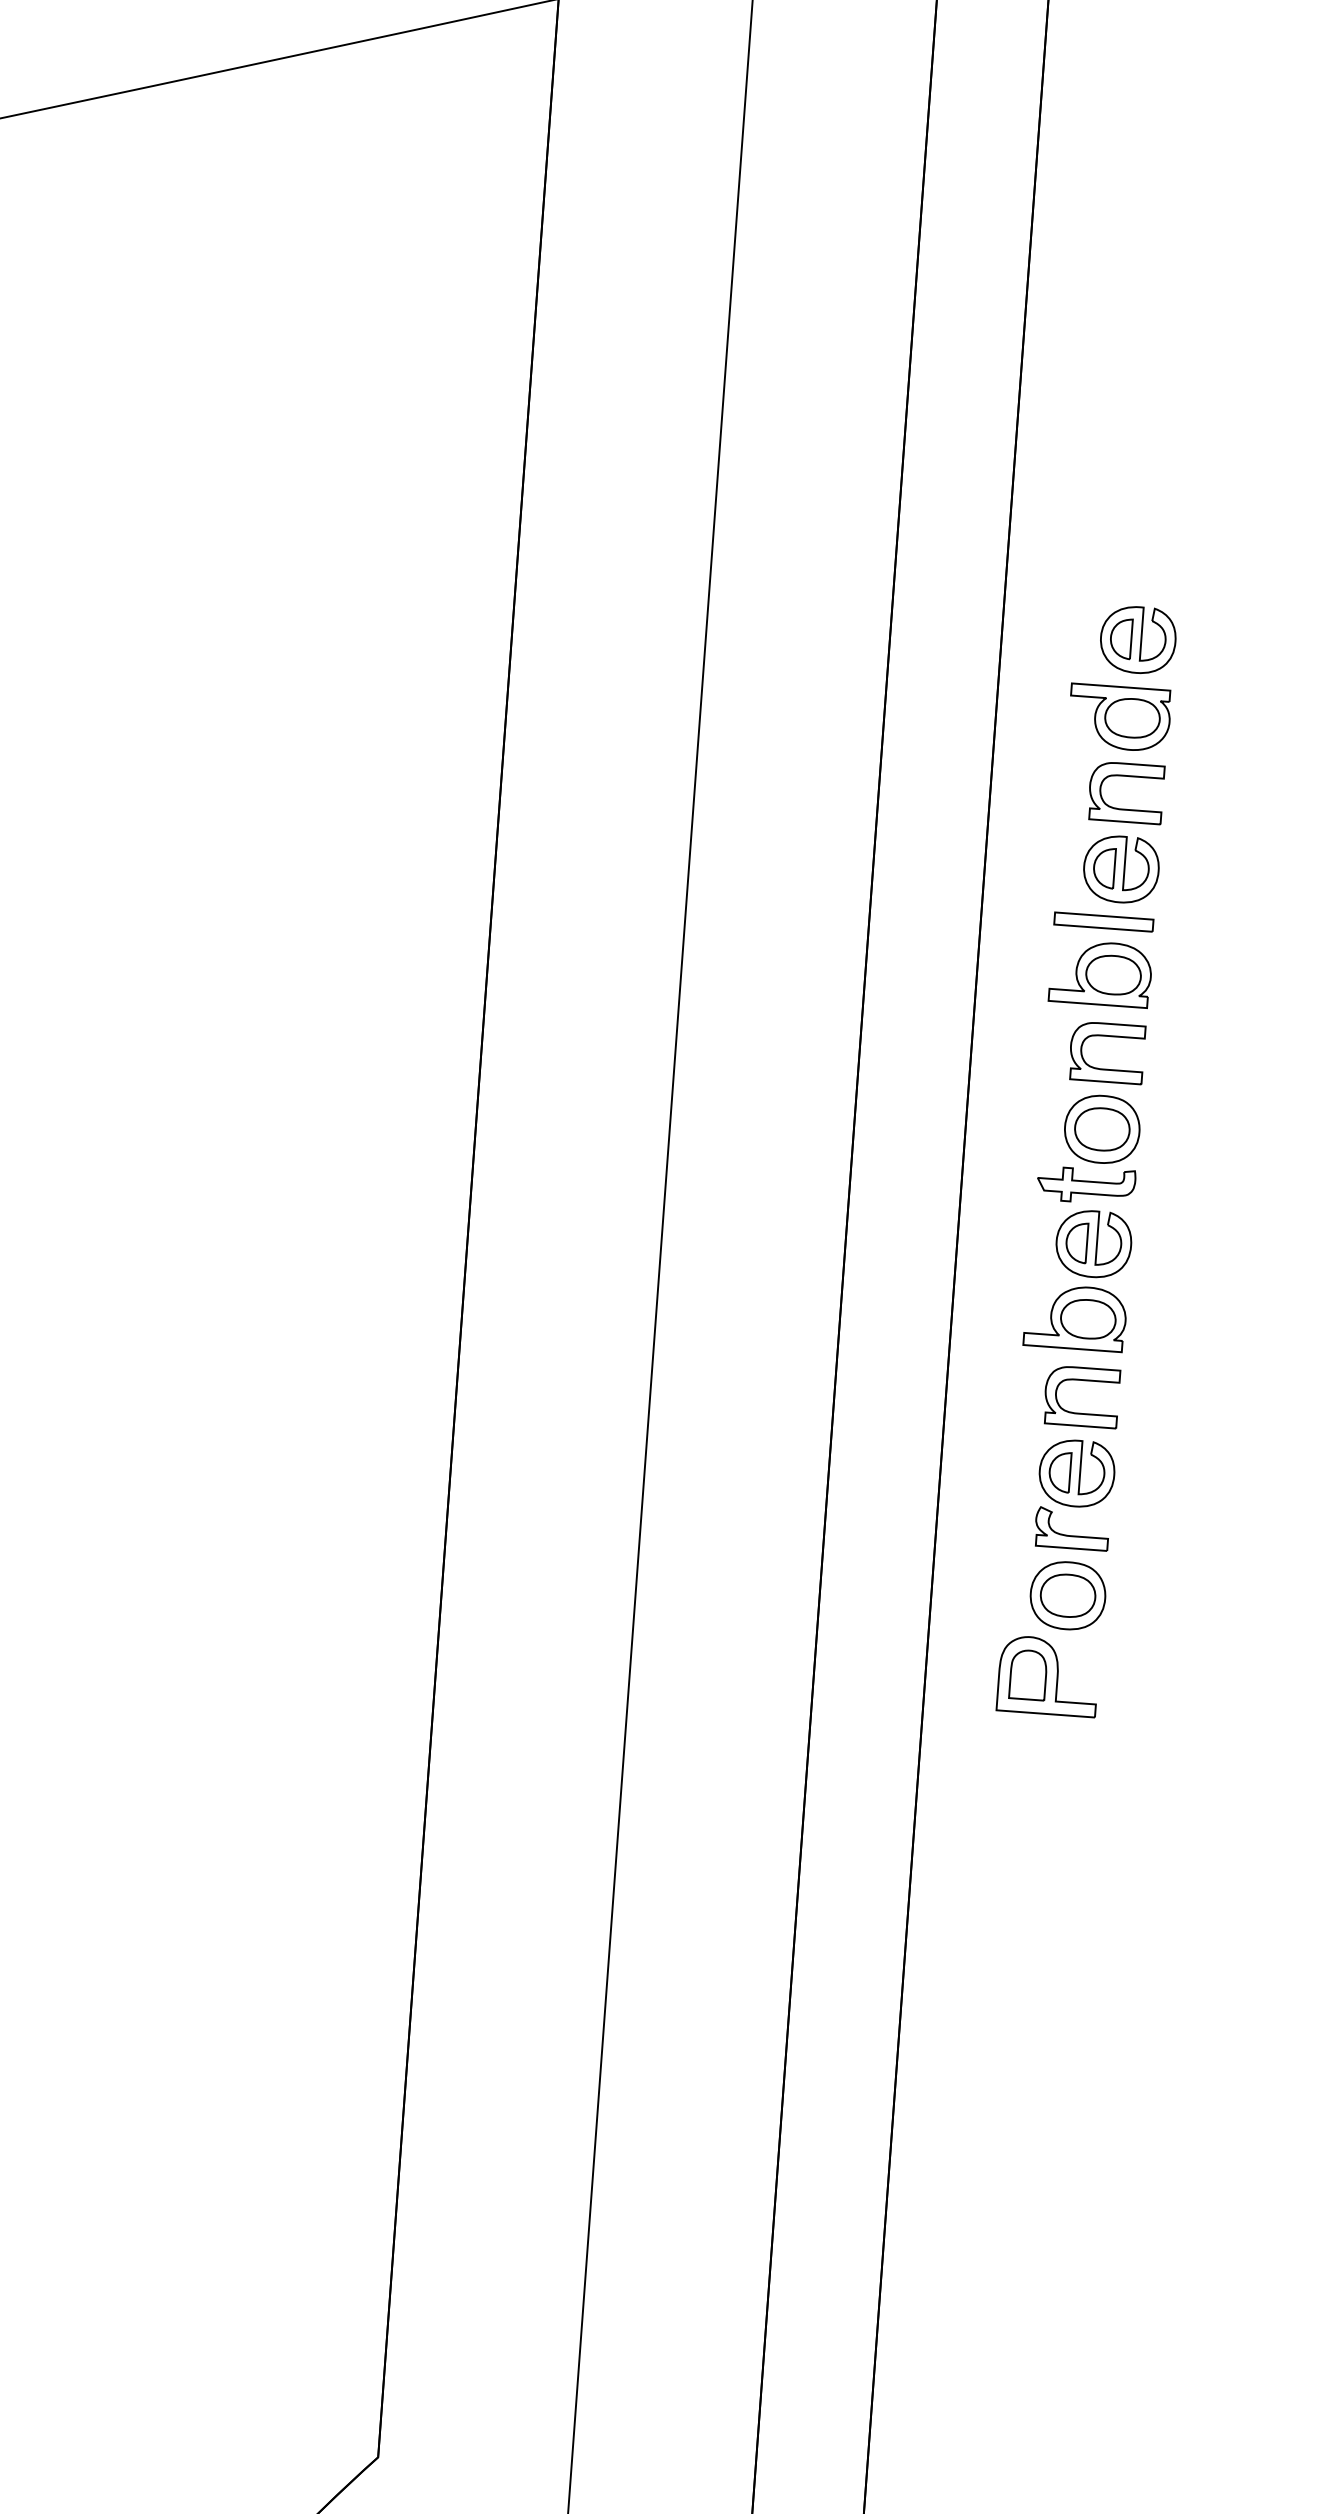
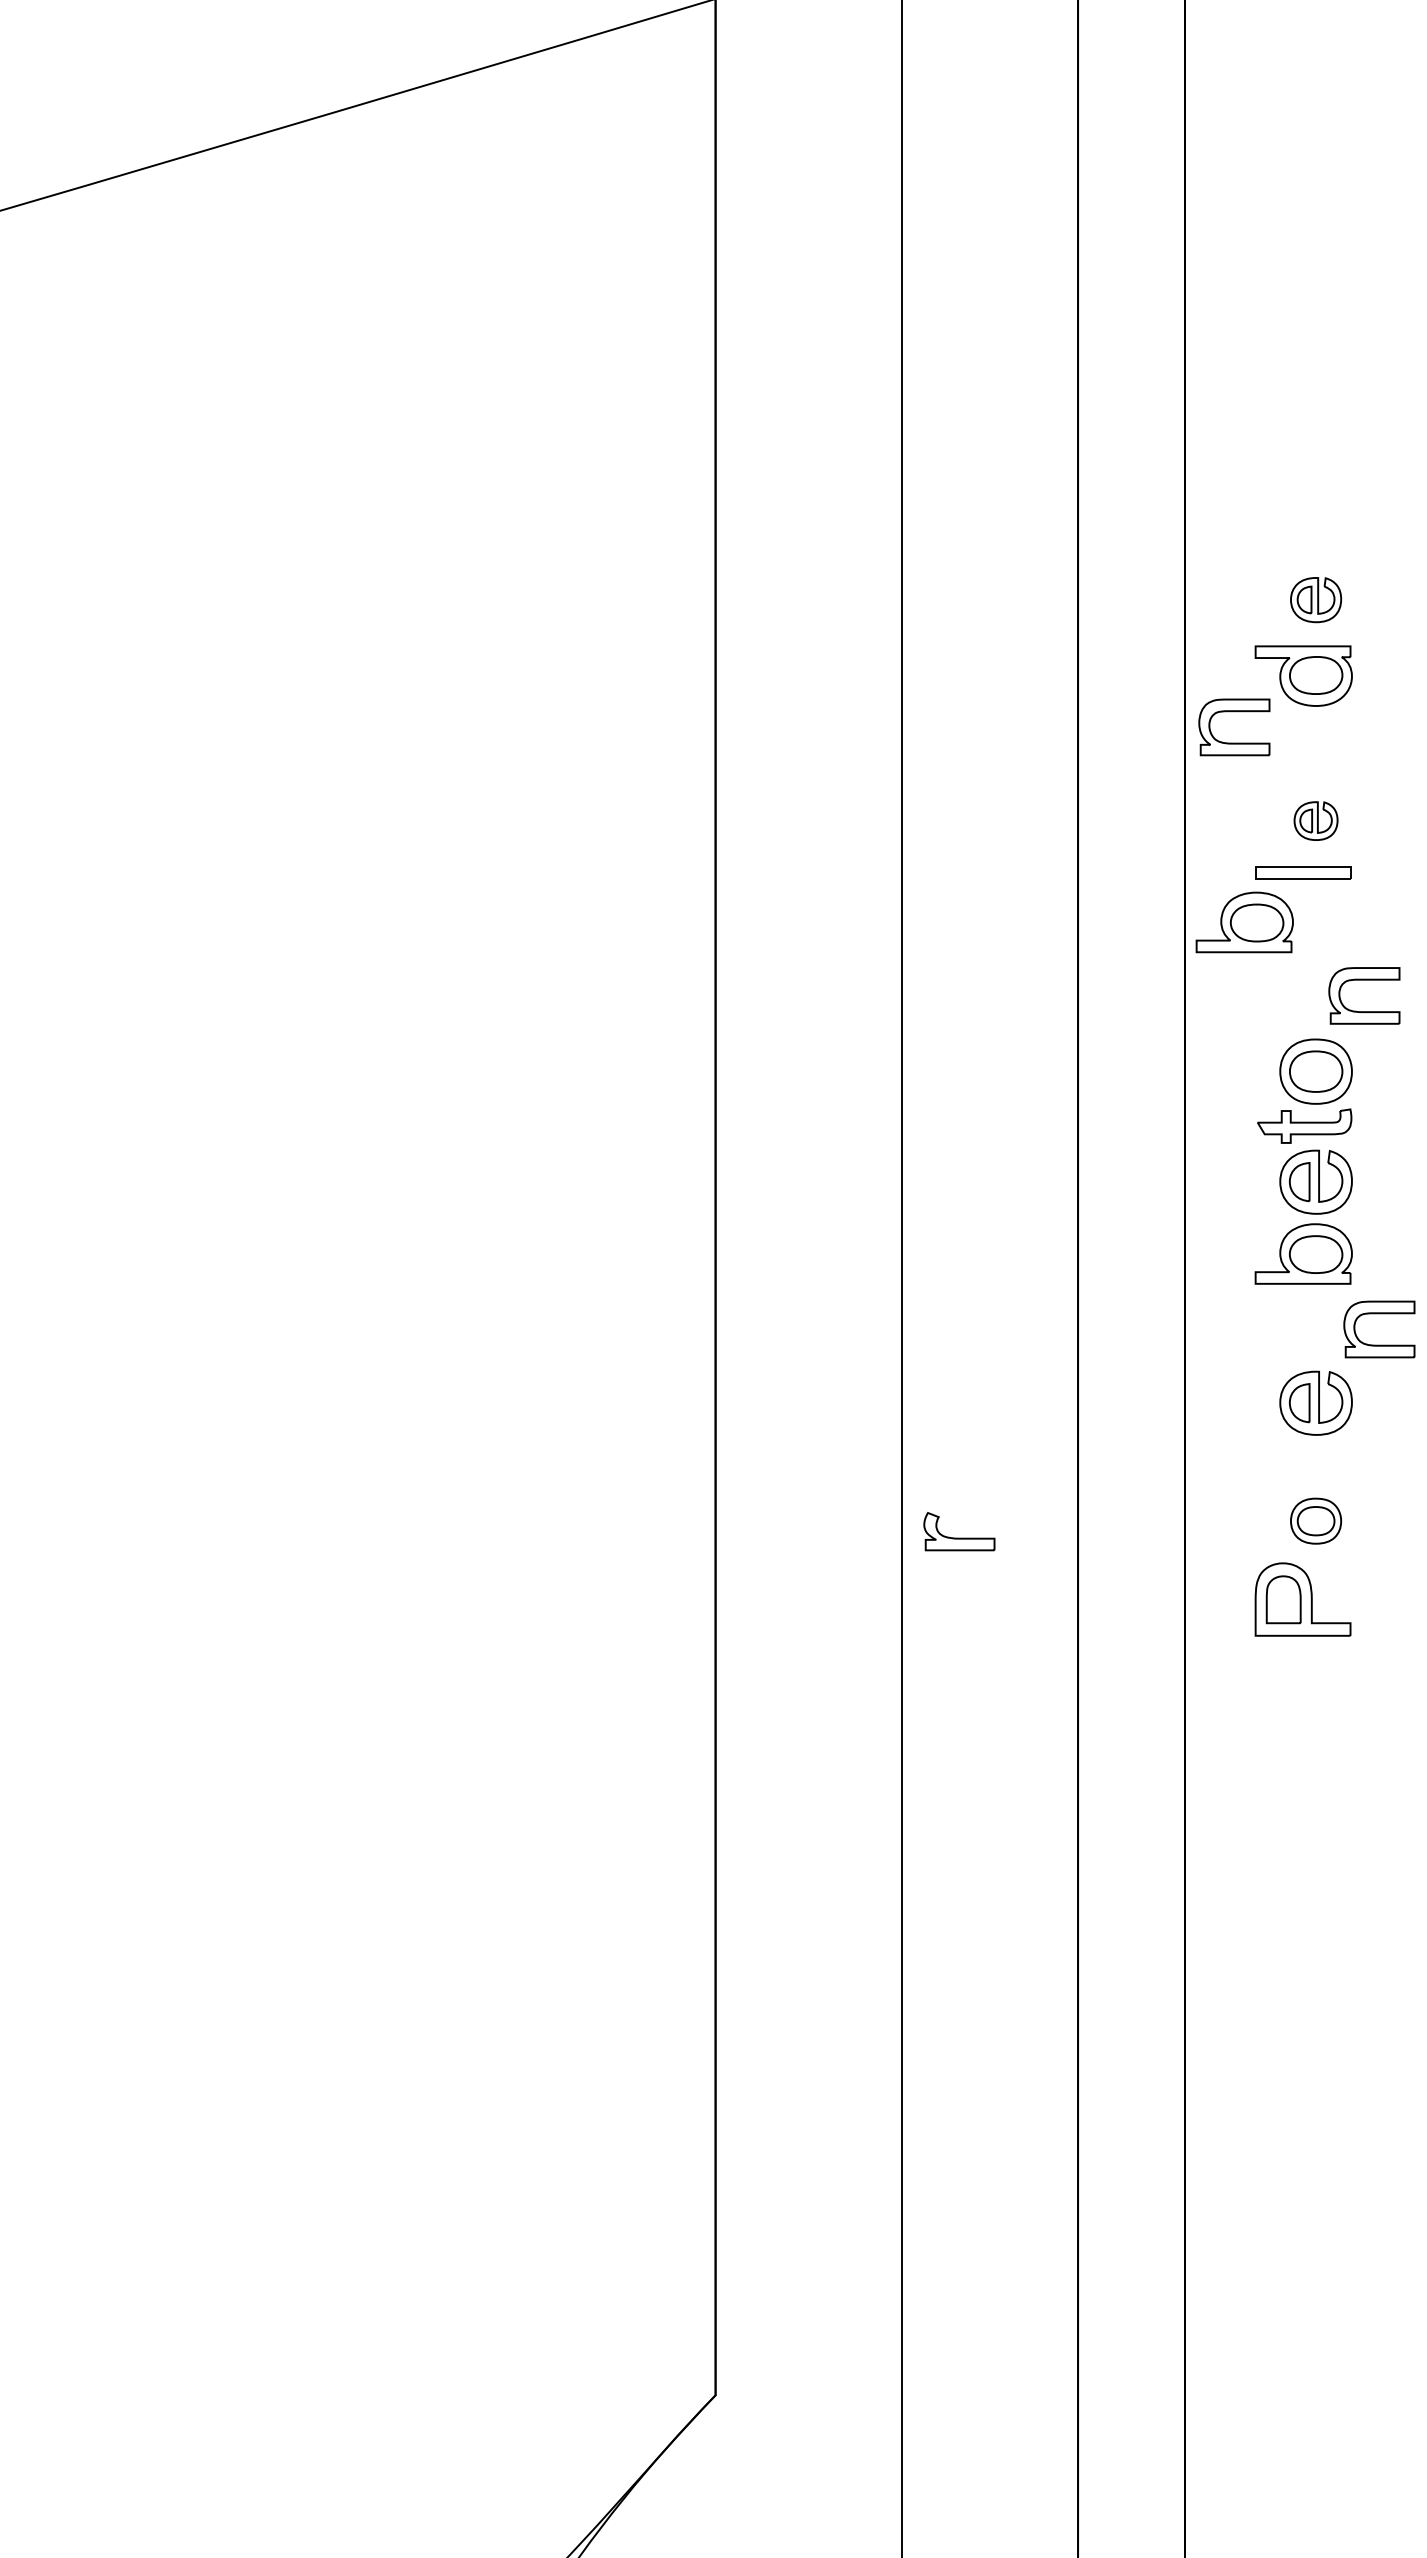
part: (1137, 639) -> (1315, 599), size x0.7
part: (1127, 777) -> (1234, 712), moved
part: (1120, 868) -> (1315, 820), size x0.6
part: (1100, 973) -> (1244, 922), moved
part: (1108, 1036) -> (1364, 980), moved
part: (1083, 1381) -> (1379, 1314), moved
part: (1072, 1528) -> (959, 1531), moved
part: (1067, 1596) -> (1315, 1521), size x0.7

